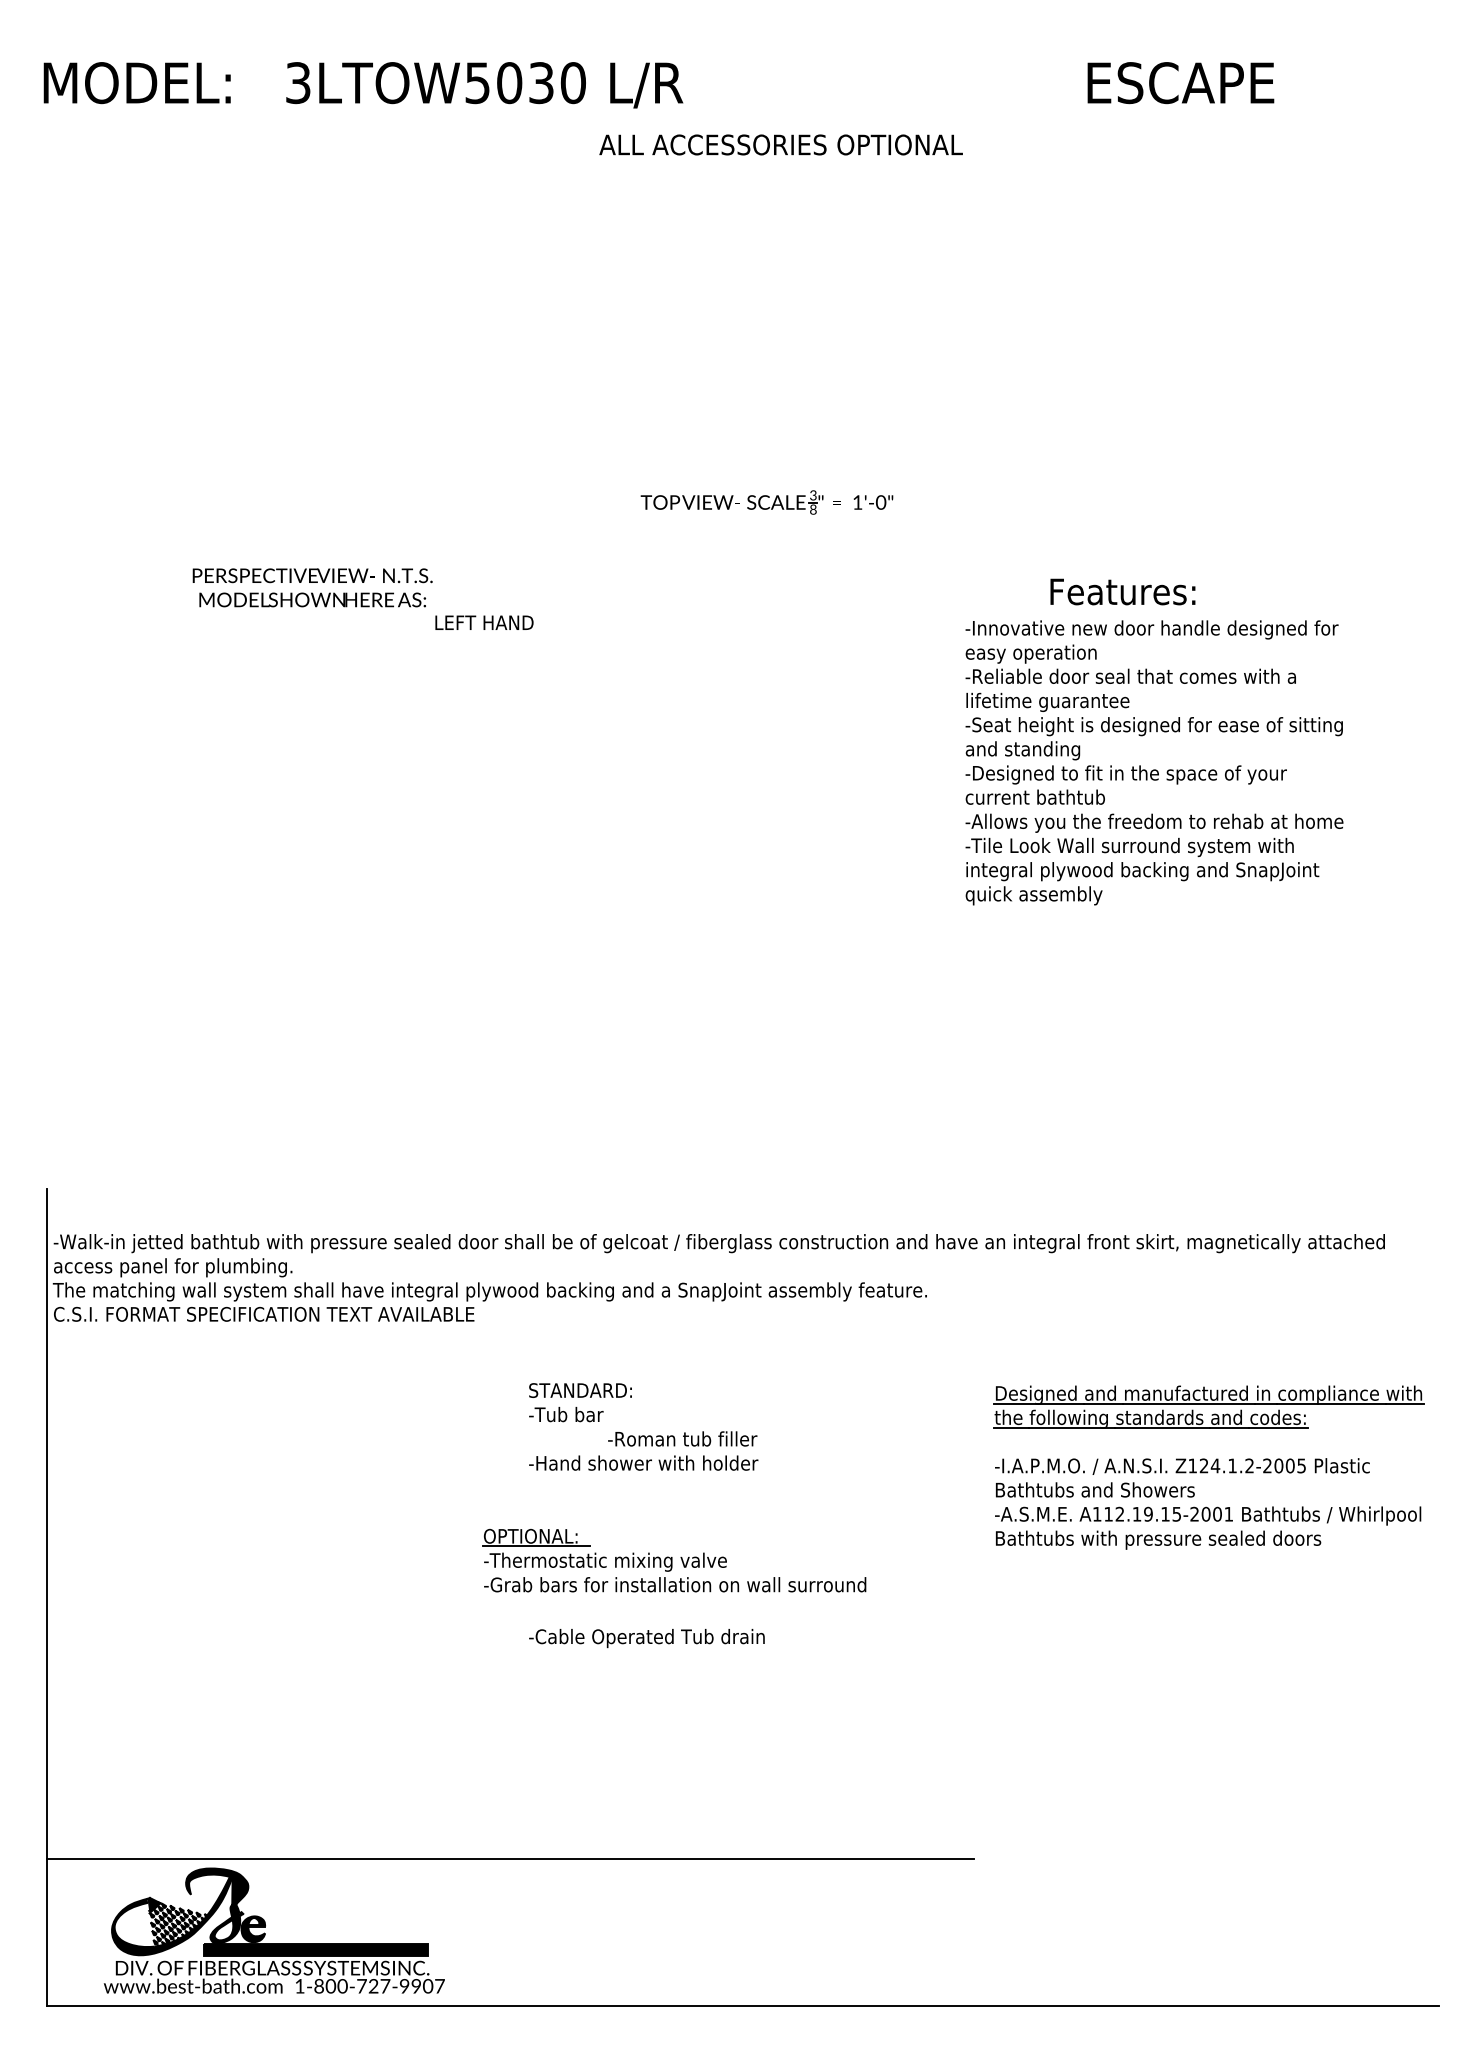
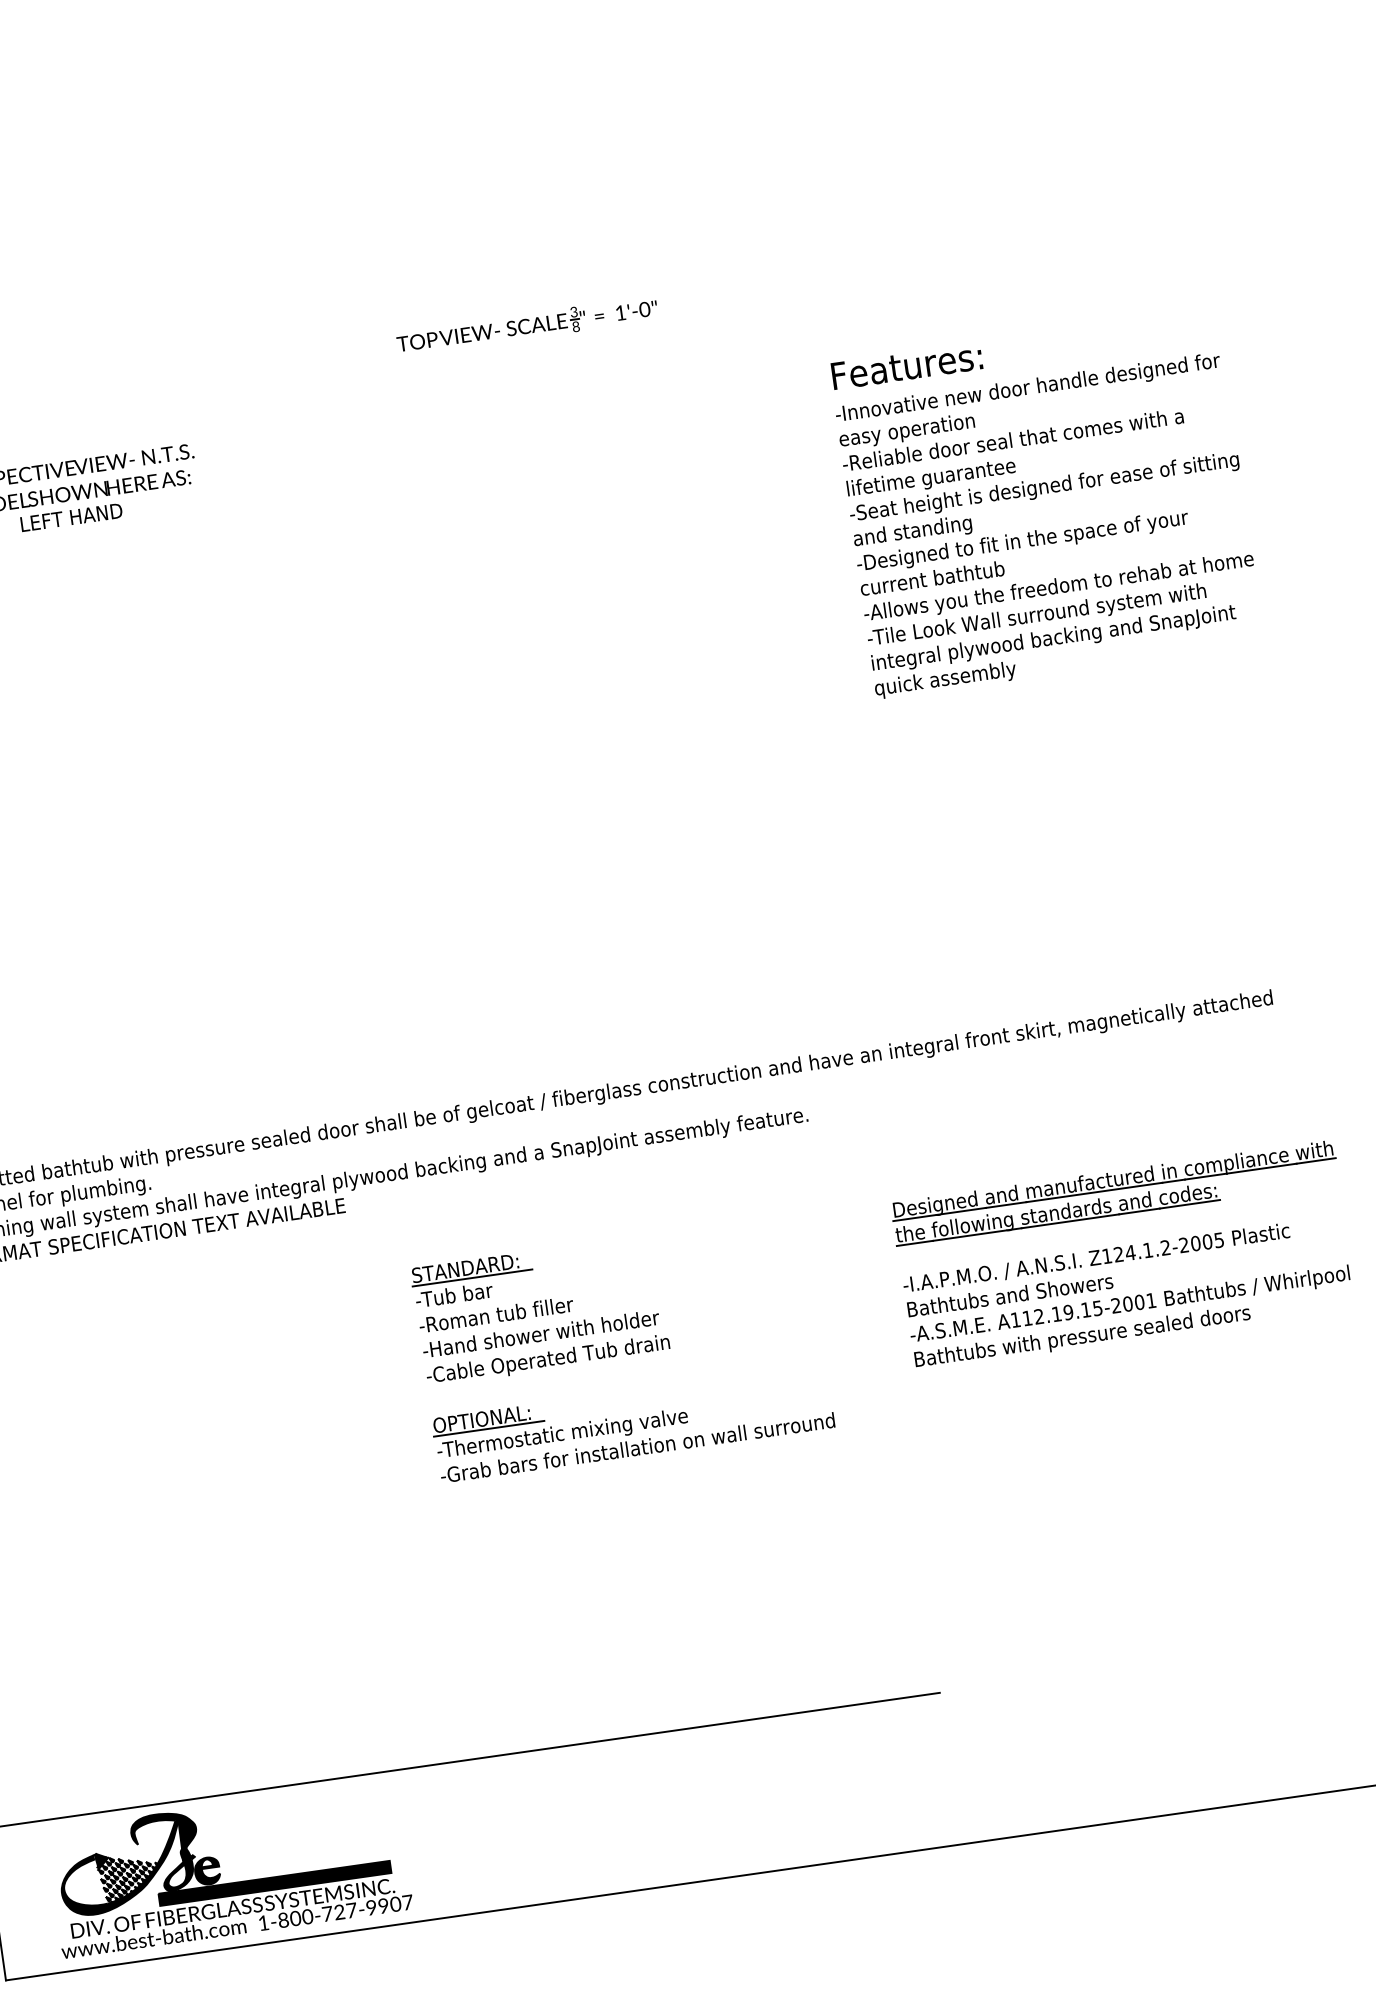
text: (484, 622) -> (71, 517), moved
text: (1154, 762) -> (1050, 525), moved
line: (585, 1400) -> (471, 1277), added
text: (682, 1438) -> (496, 1314), moved
part: (674, 1560) -> (633, 1422), moved
text: (646, 1638) -> (547, 1360), moved

